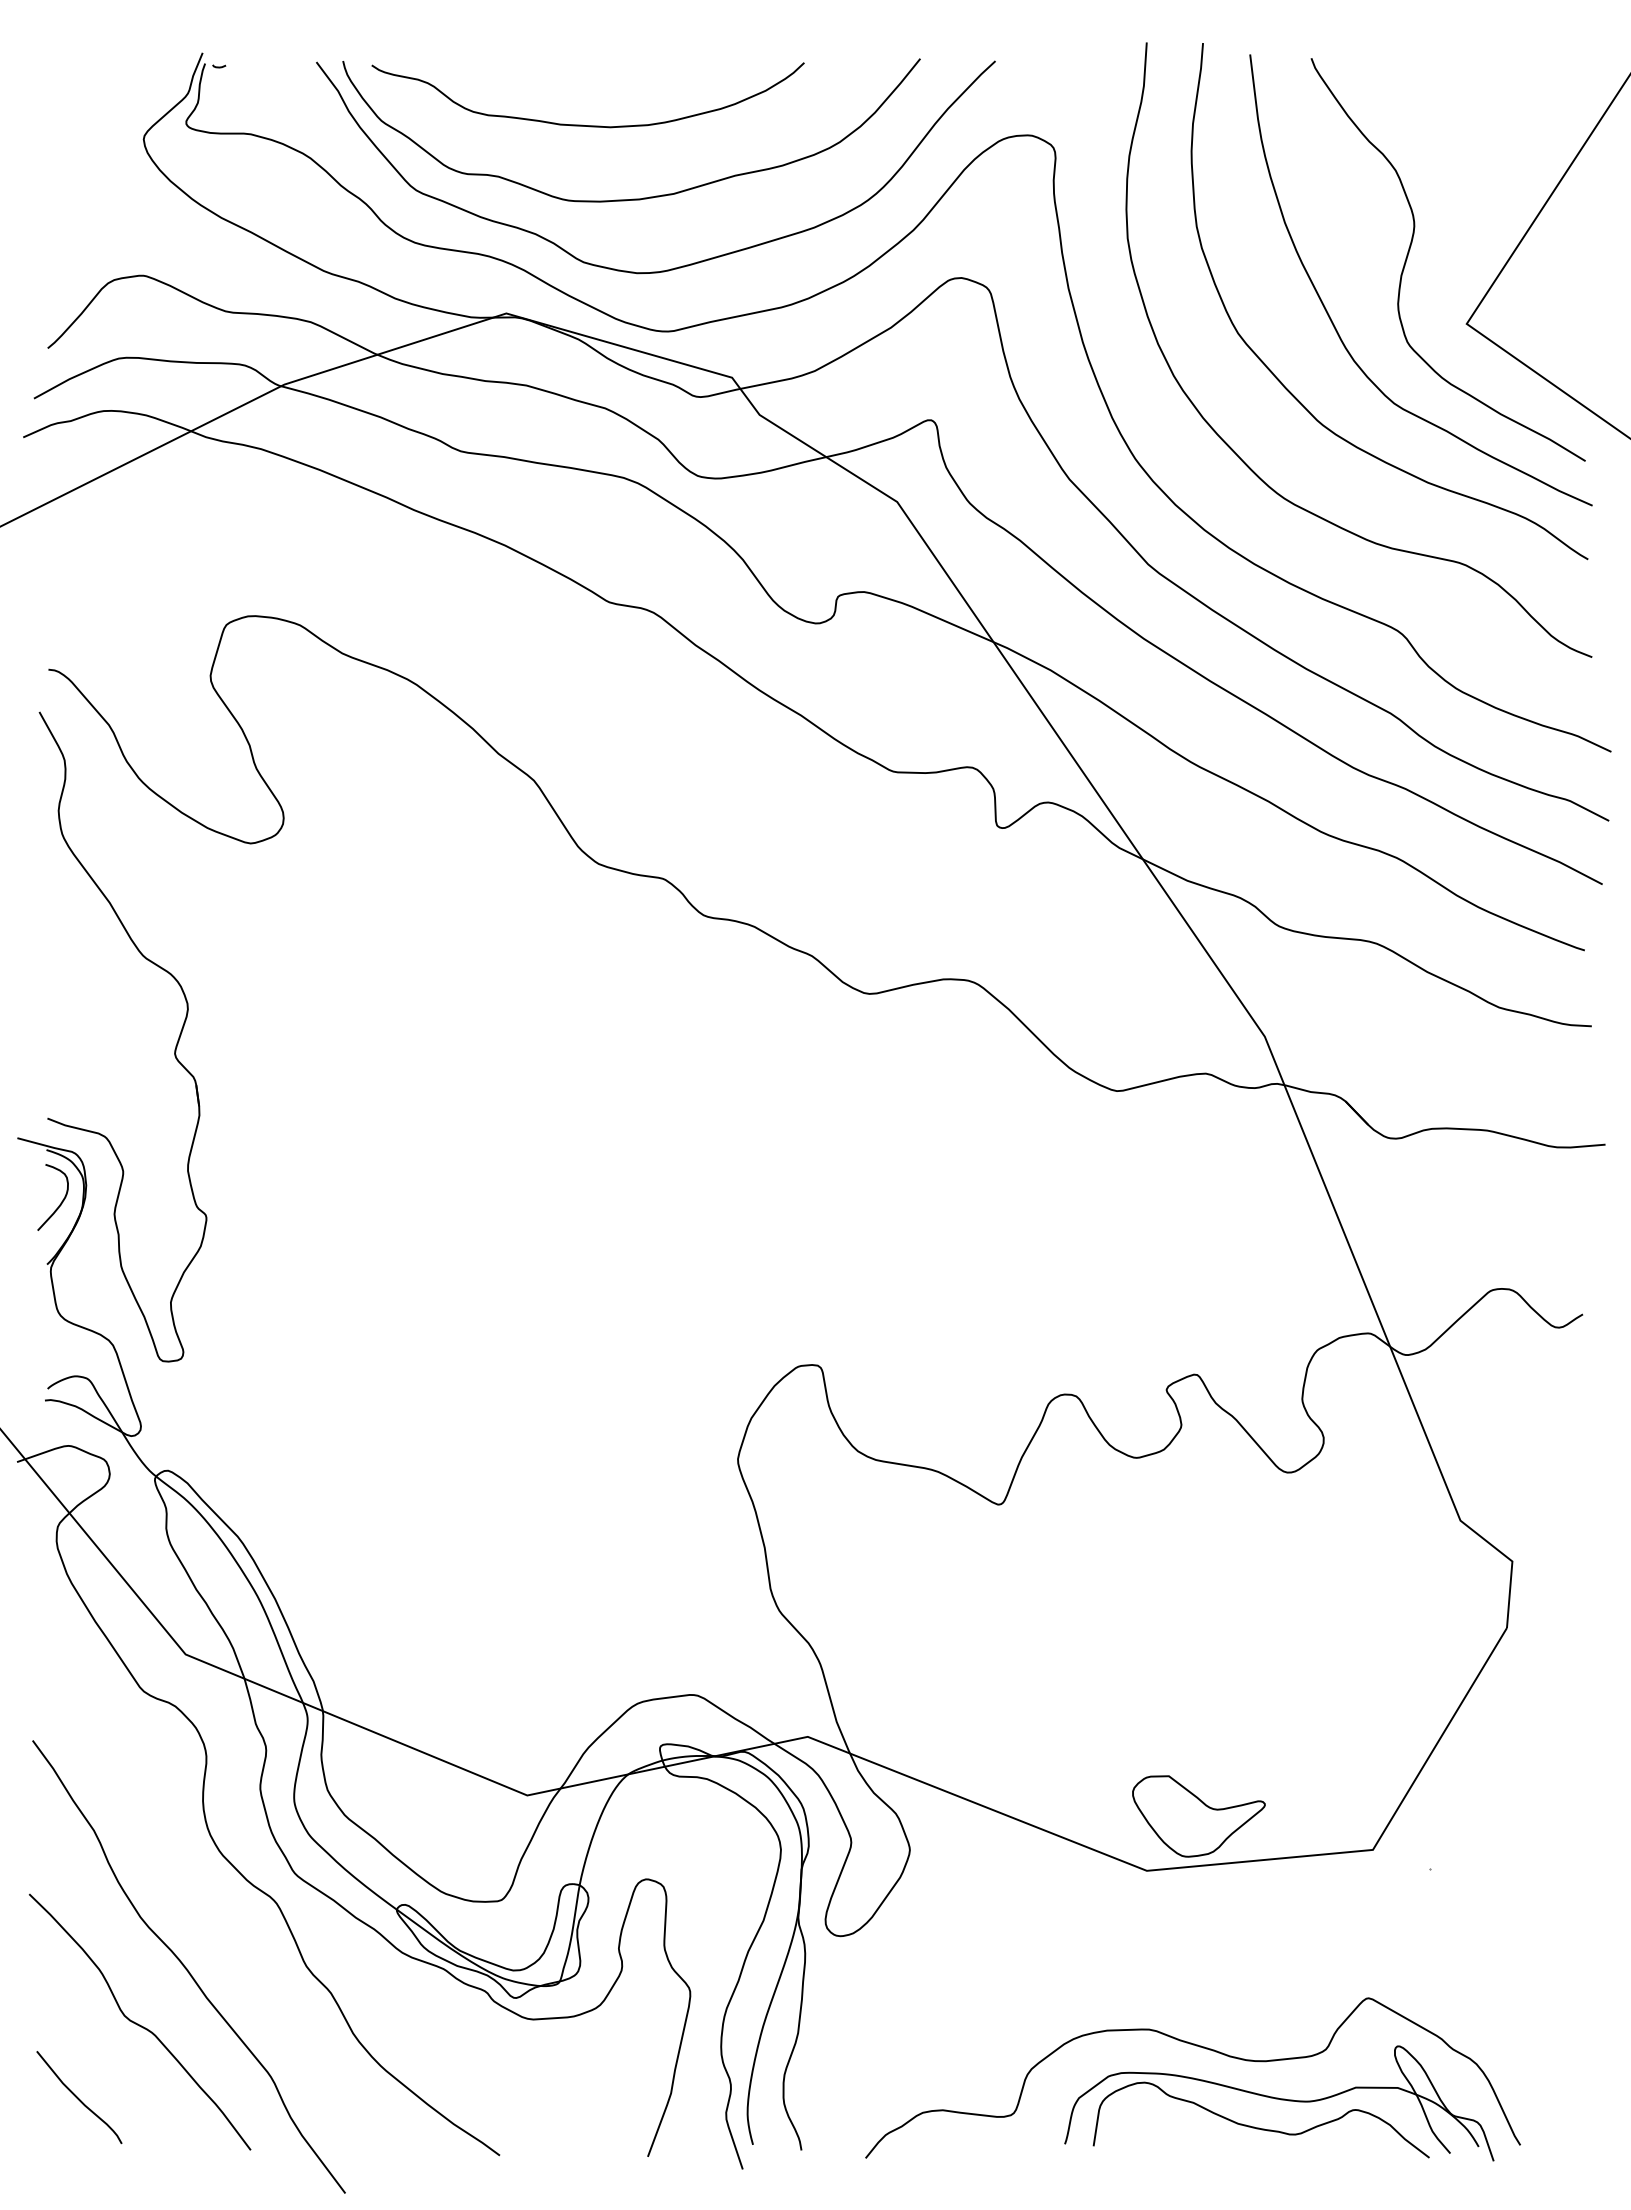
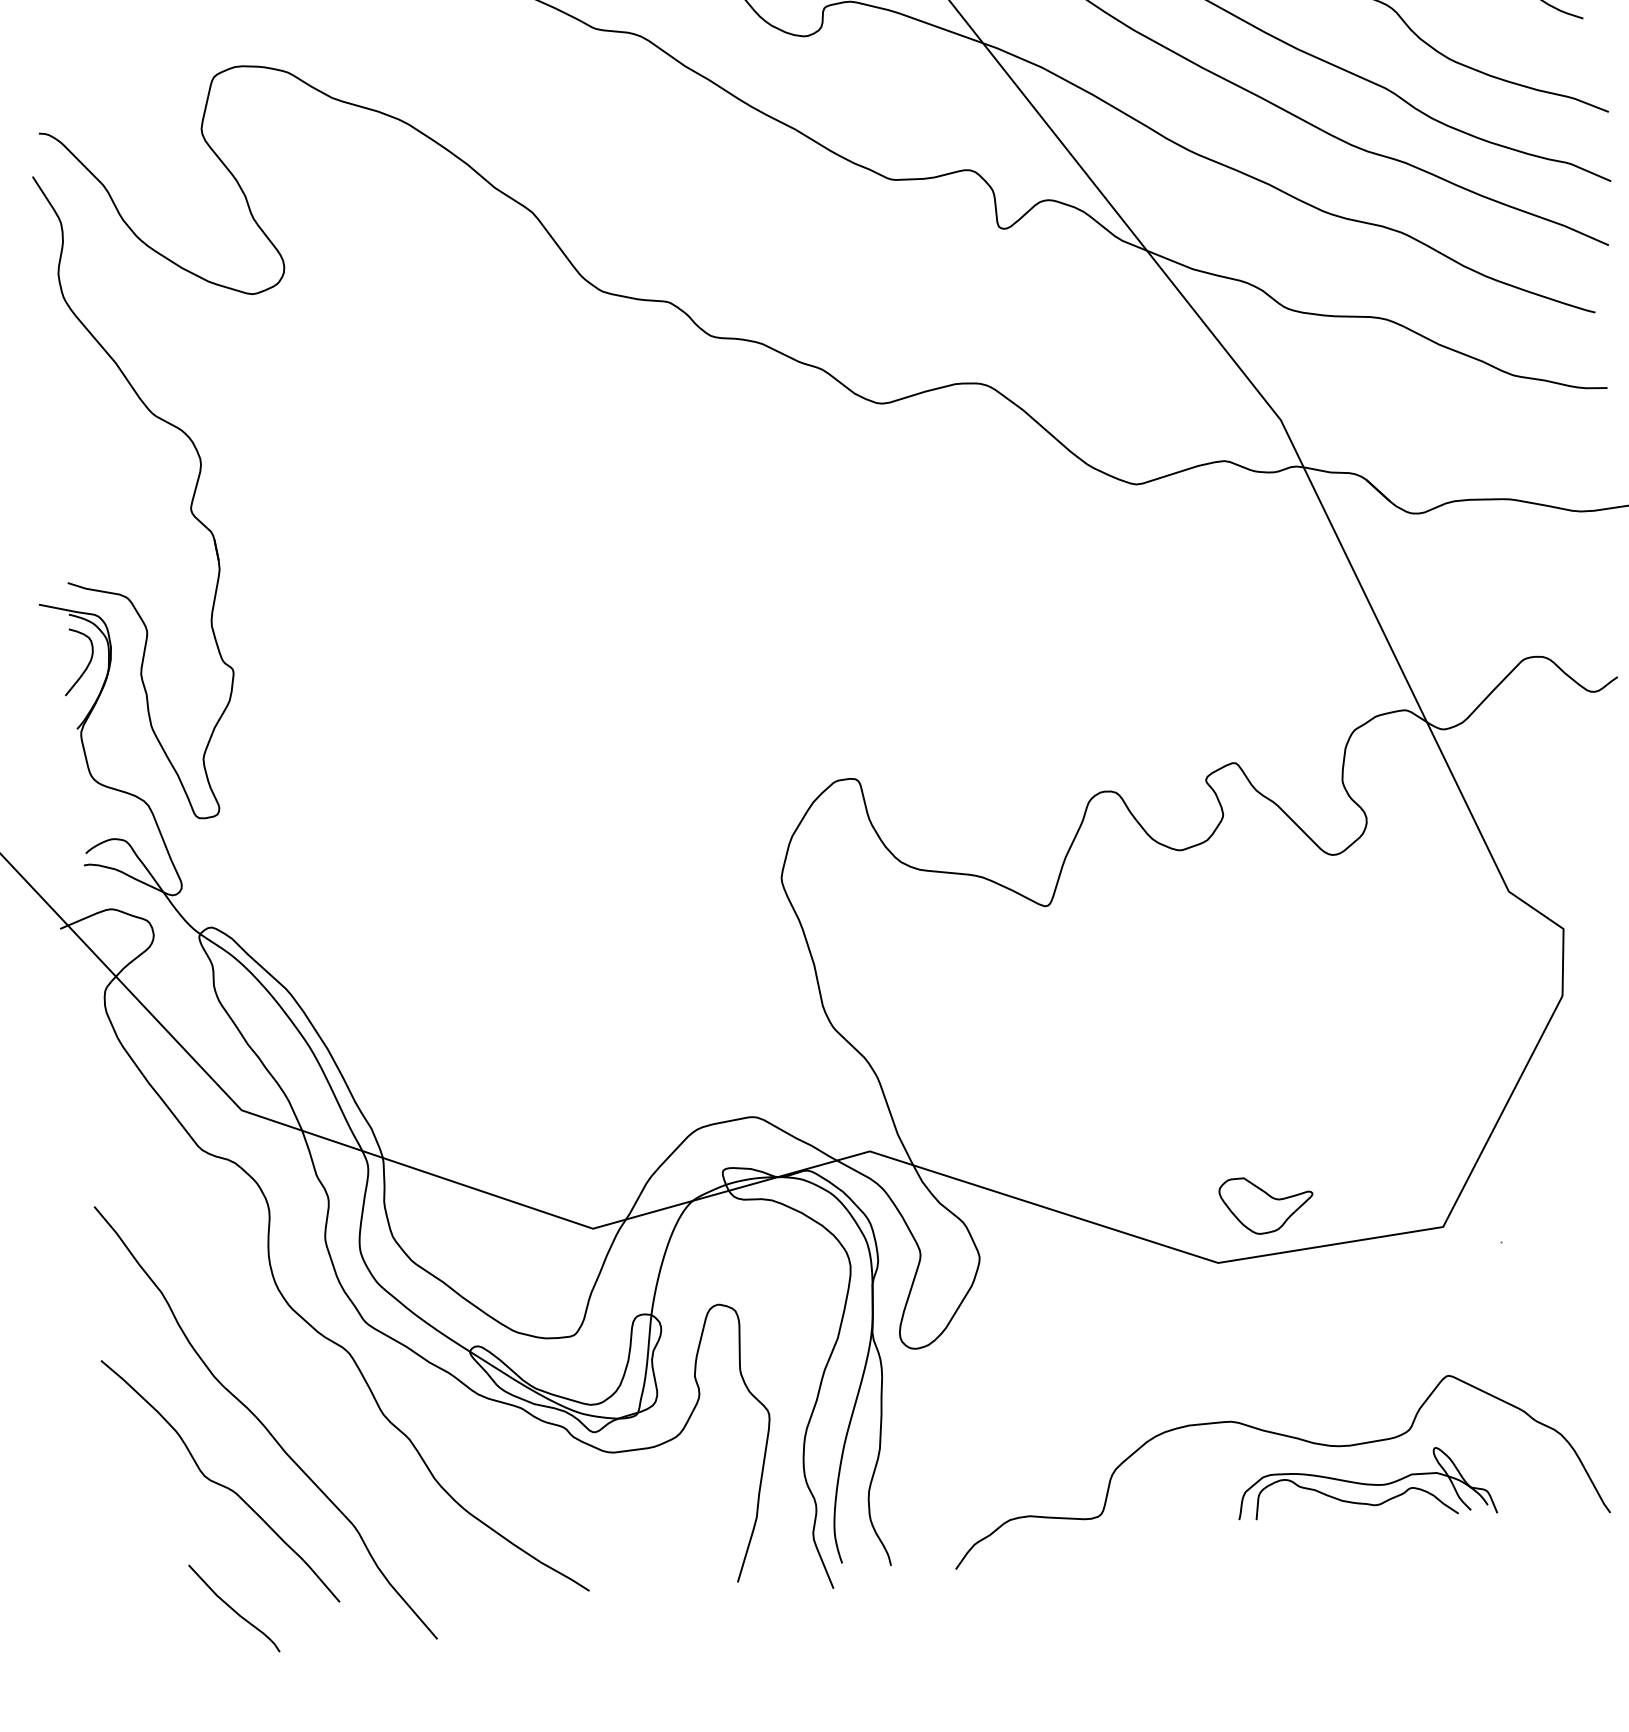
part: (1198, 1816) -> (1266, 1205), size x0.7
curve: (78, 2097) -> (233, 1608), moved
part: (1279, 2103) -> (1366, 1487), size x0.6

